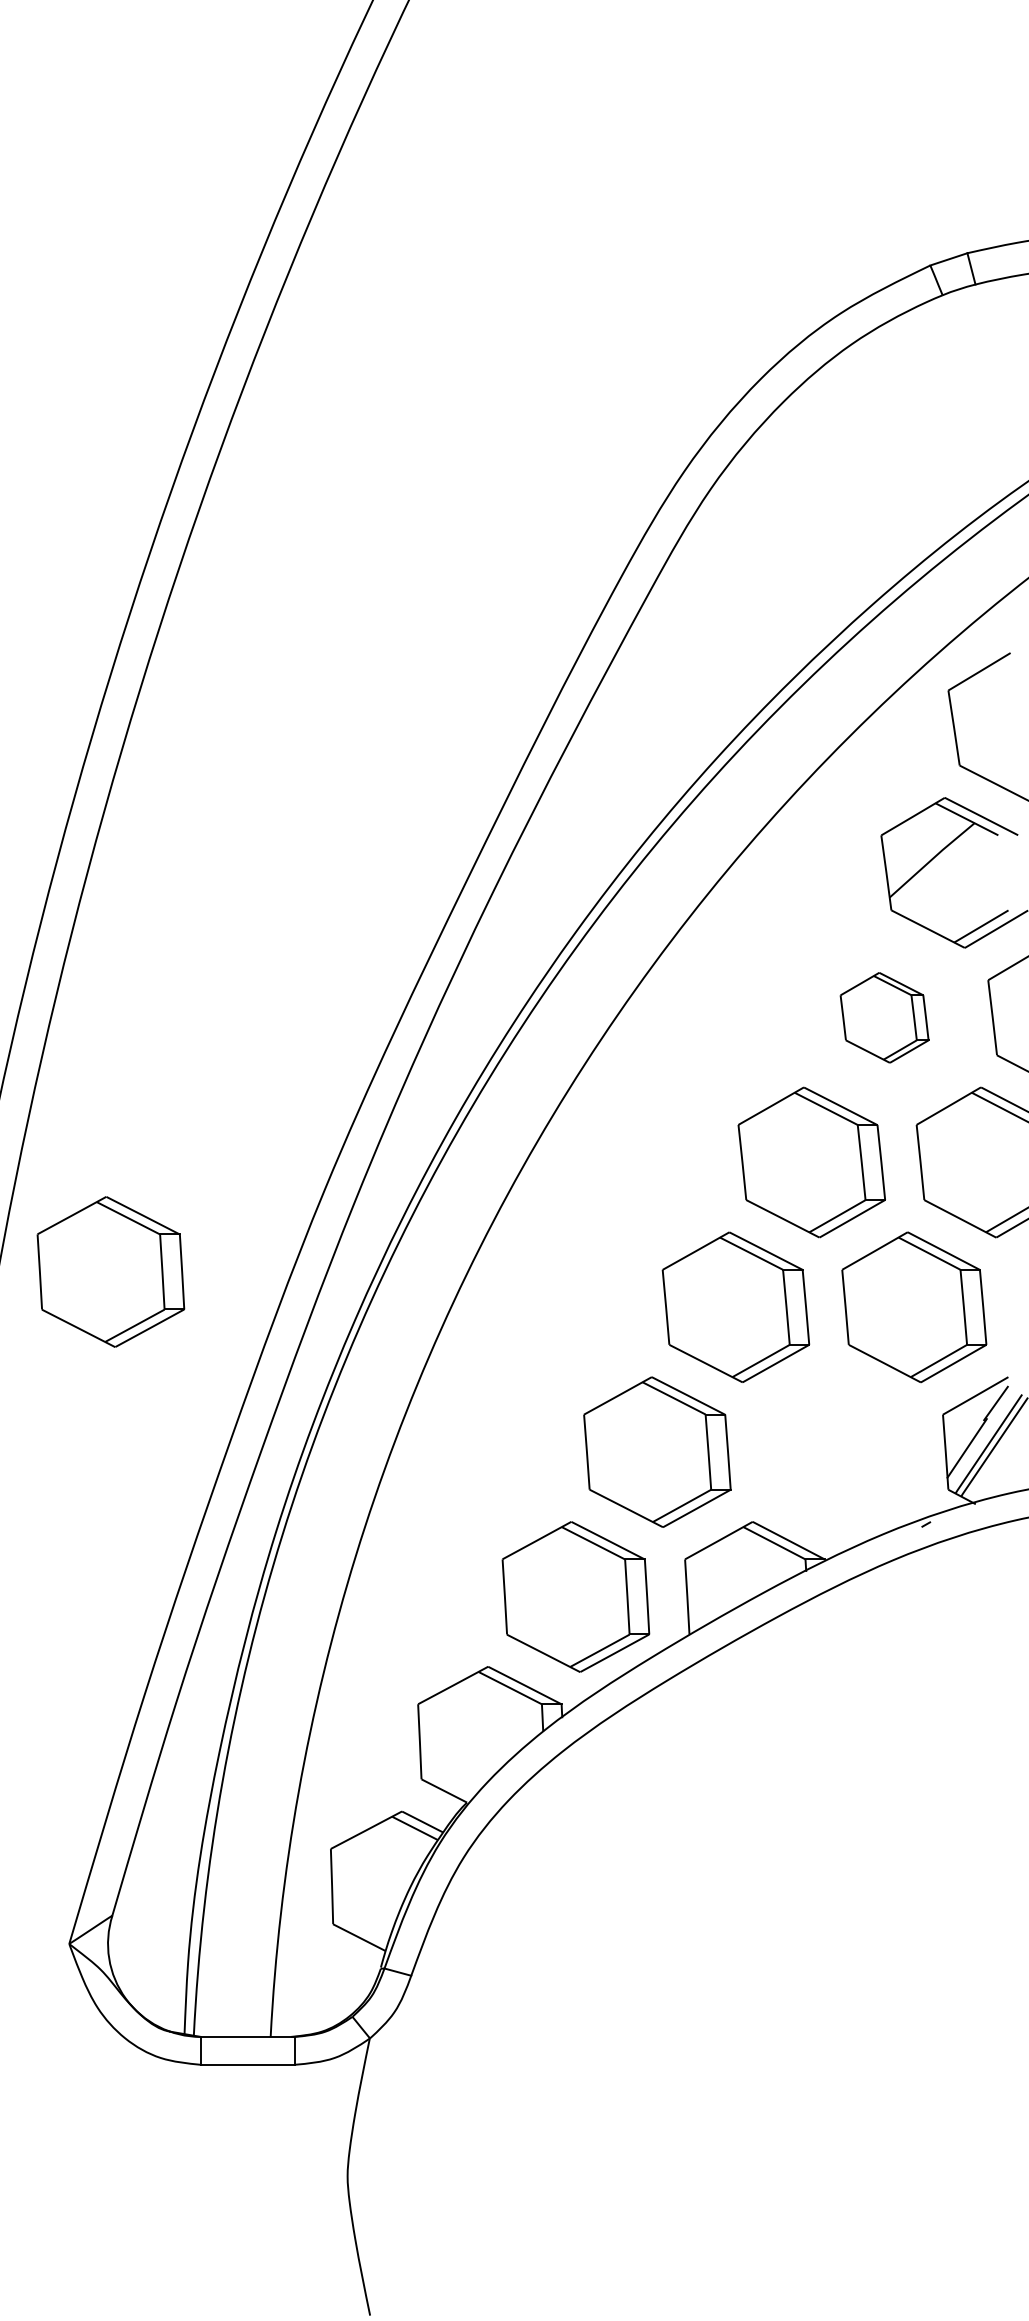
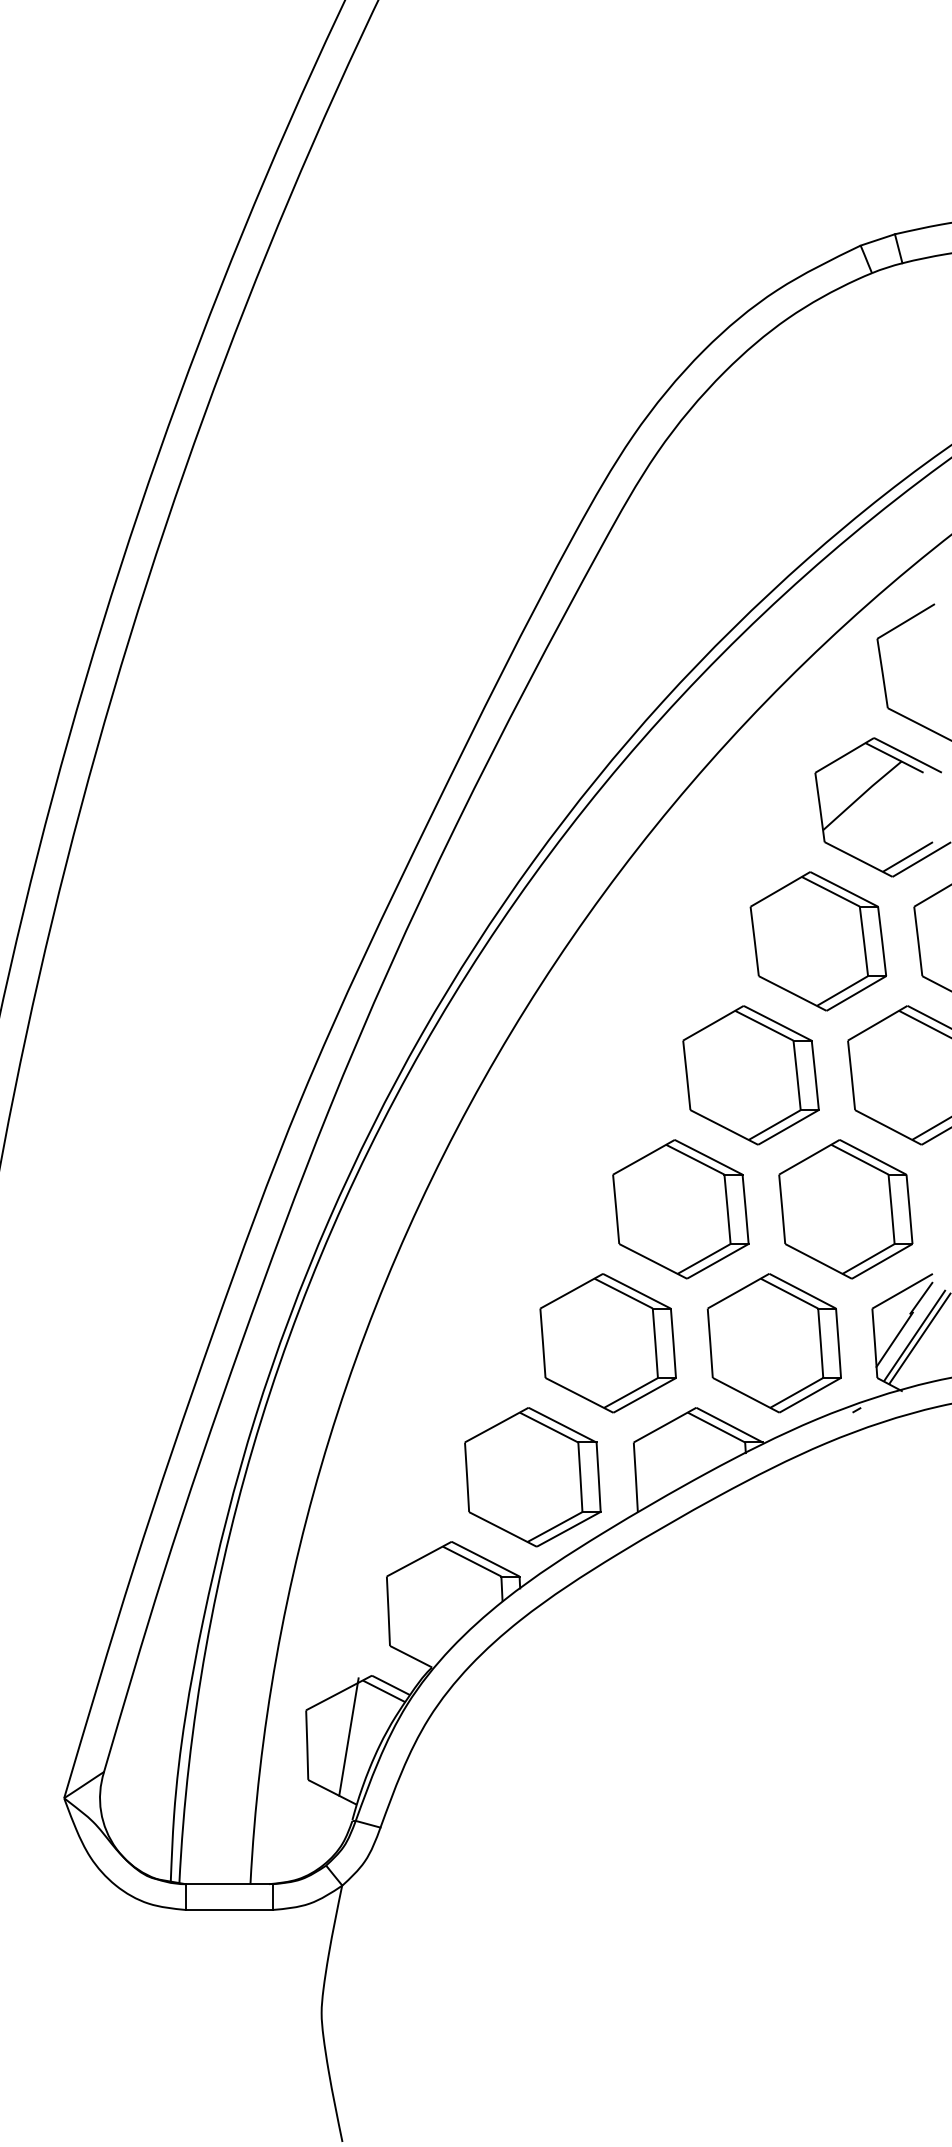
part: (884, 1017) -> (818, 941), size x1.67
part: (110, 1271) -> (102, 1176), removed
part: (836, 1451) -> (773, 1342), added
line: (376, 1877) -> (348, 1736), added

